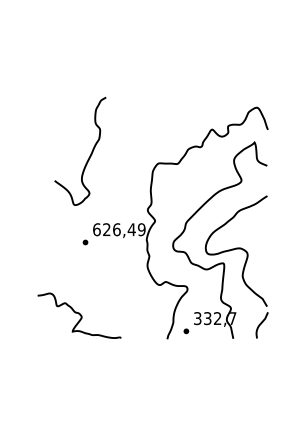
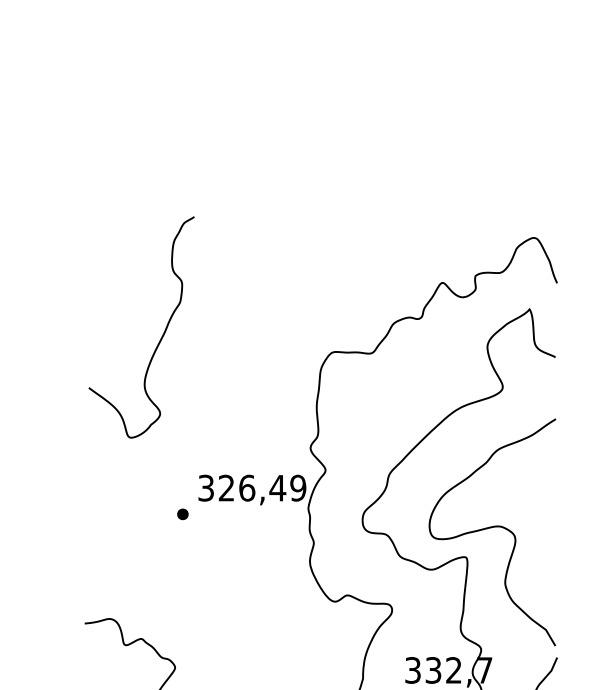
curve: (89, 155) -> (160, 335), moved
text: (96, 229) -> (205, 487), 626,49 -> 326,49

